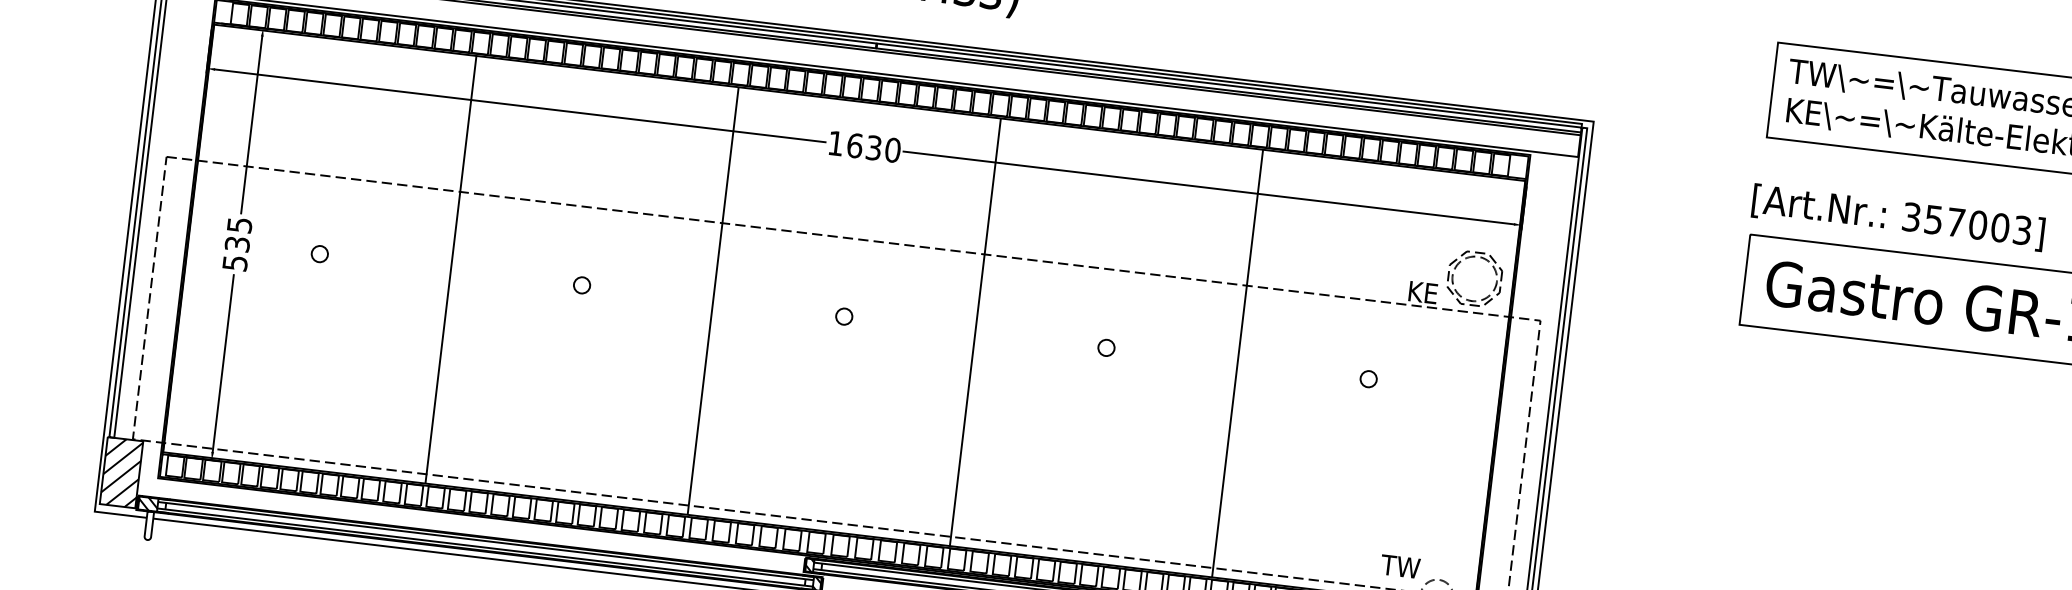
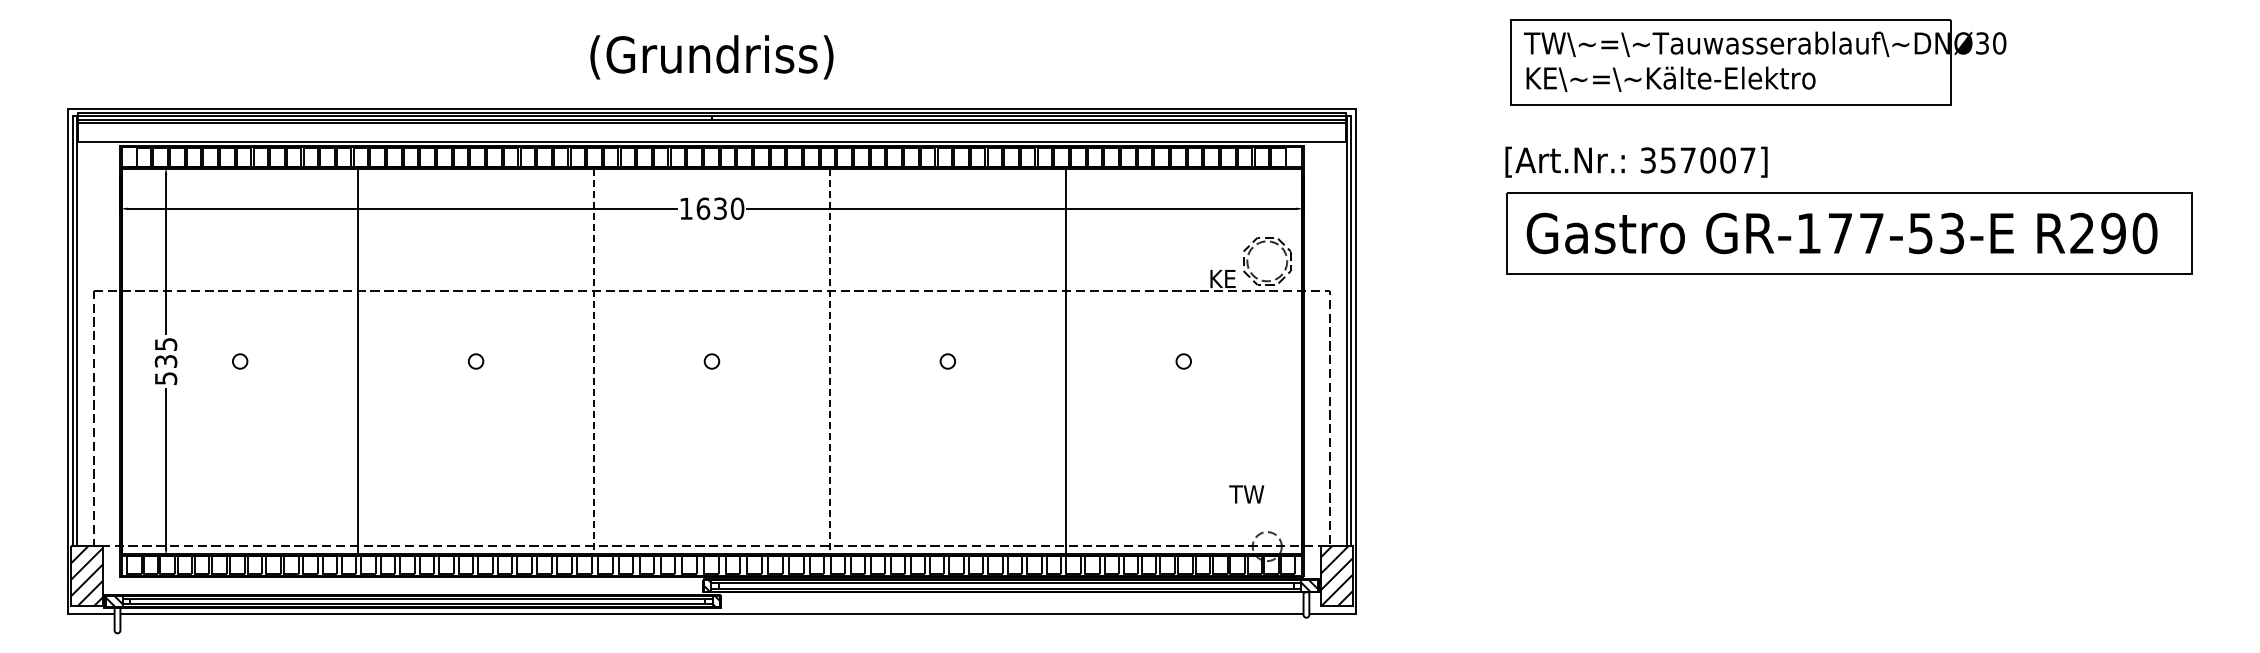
text: (2021, 230) -> (1747, 160), 357003] -> 357007]
line: (713, 302) -> (594, 362), solid -> dashed
line: (974, 333) -> (829, 362), solid -> dashed
text: (1400, 566) -> (1246, 494), moved

